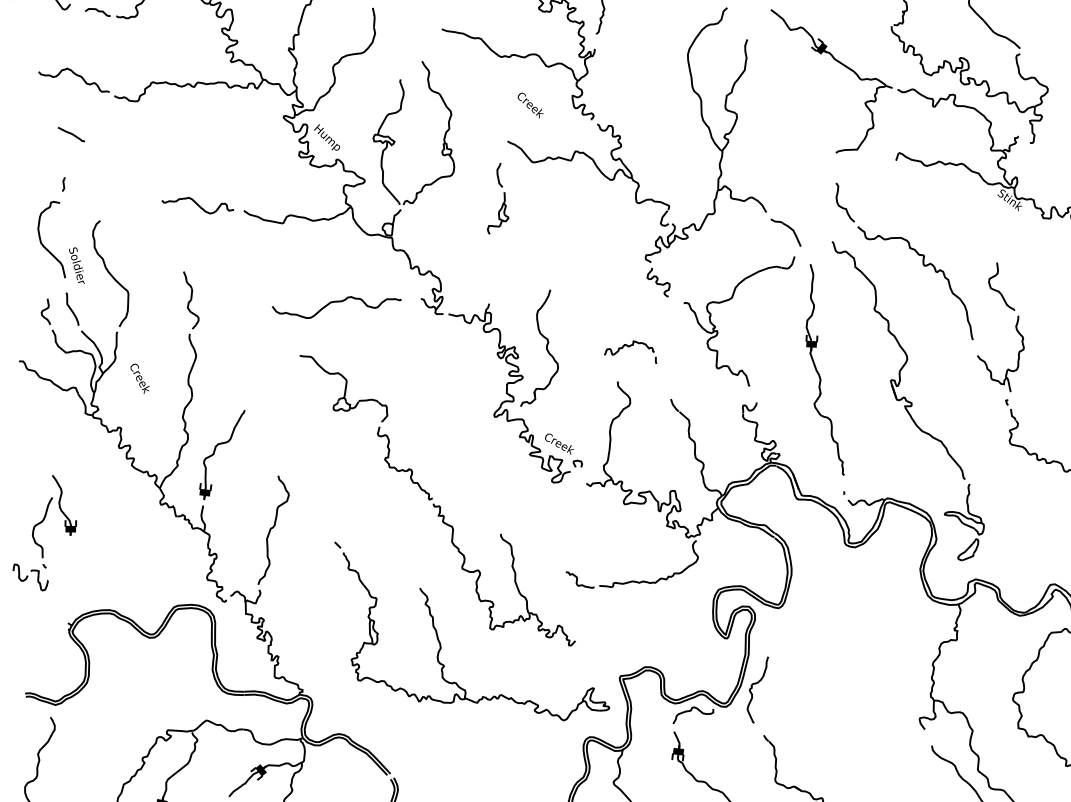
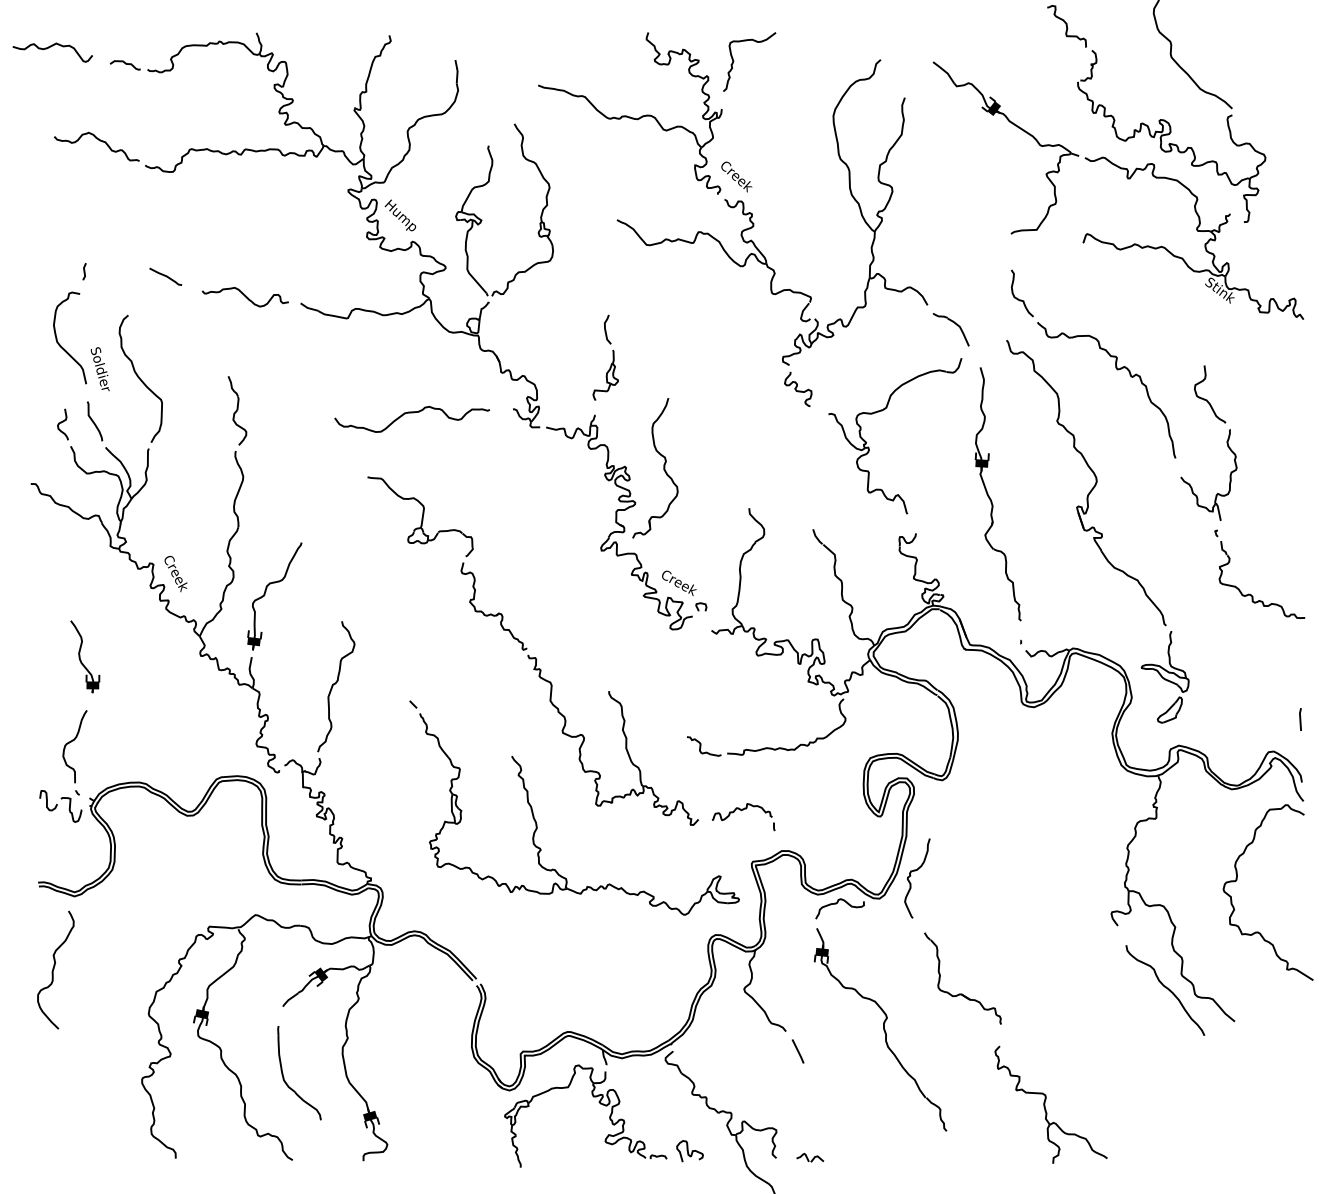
text: (530, 105) -> (736, 176), moved
curve: (71, 134) -> (165, 276), moved
part: (503, 198) -> (612, 357), moved
part: (628, 347) -> (741, 811), moved
text: (139, 378) -> (175, 573), moved
part: (32, 544) -> (63, 766), moved

